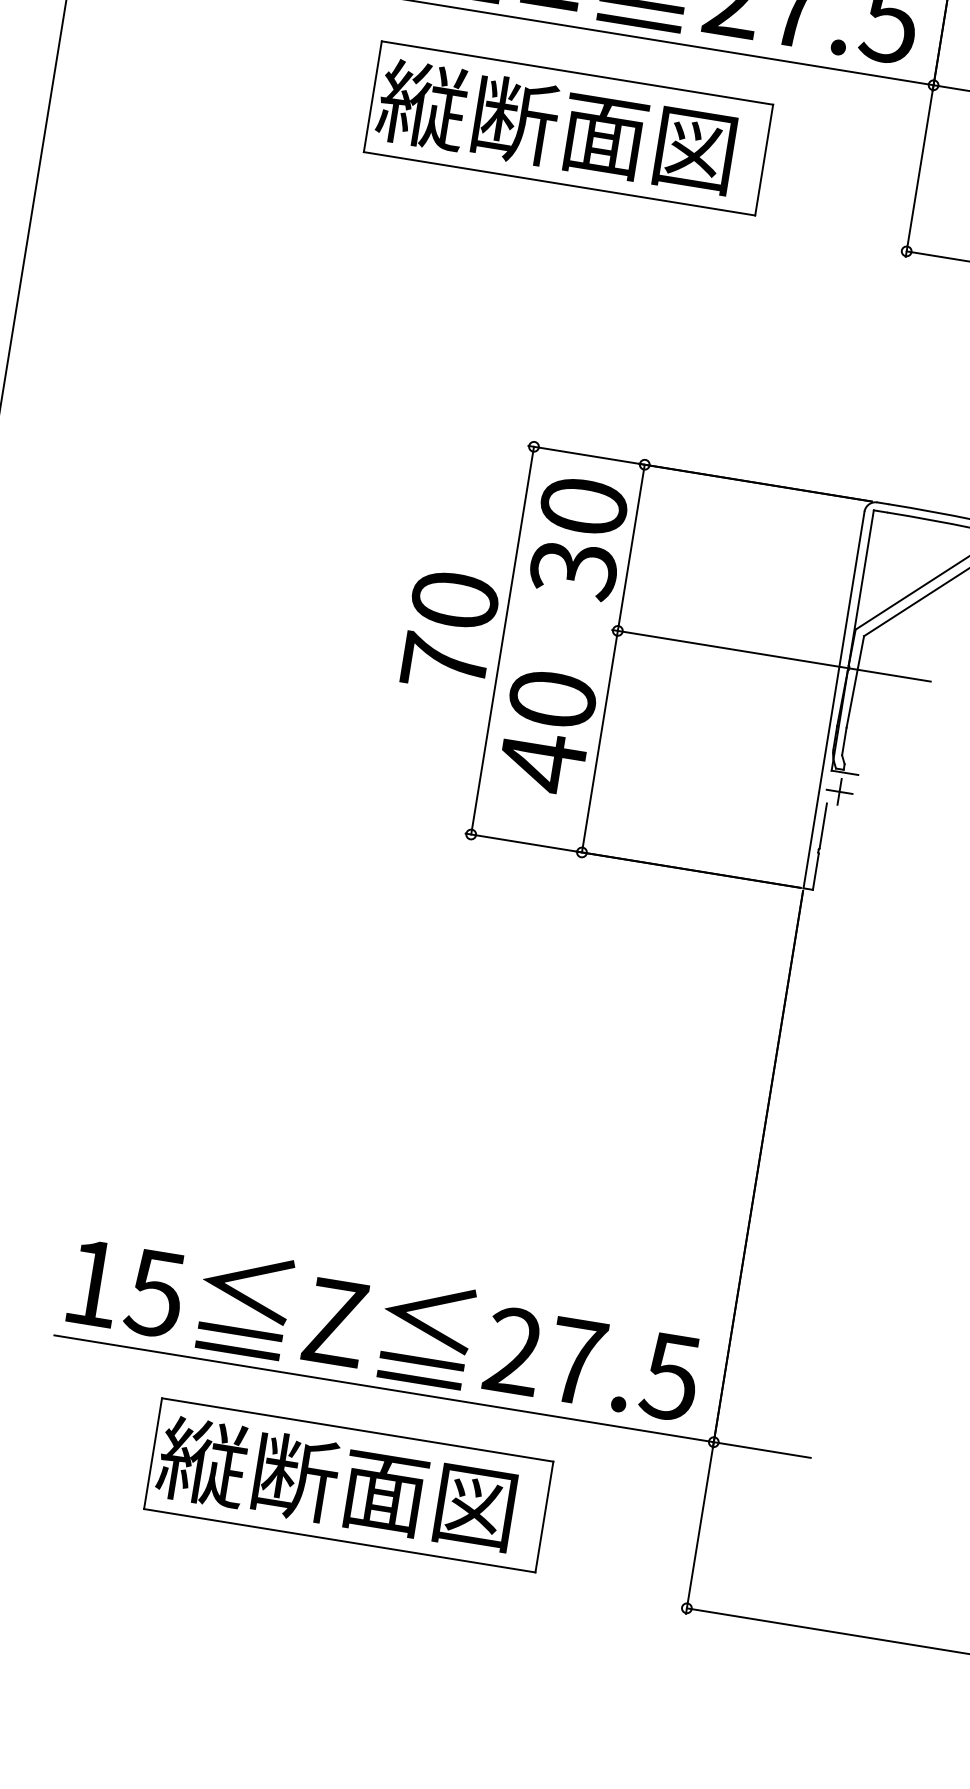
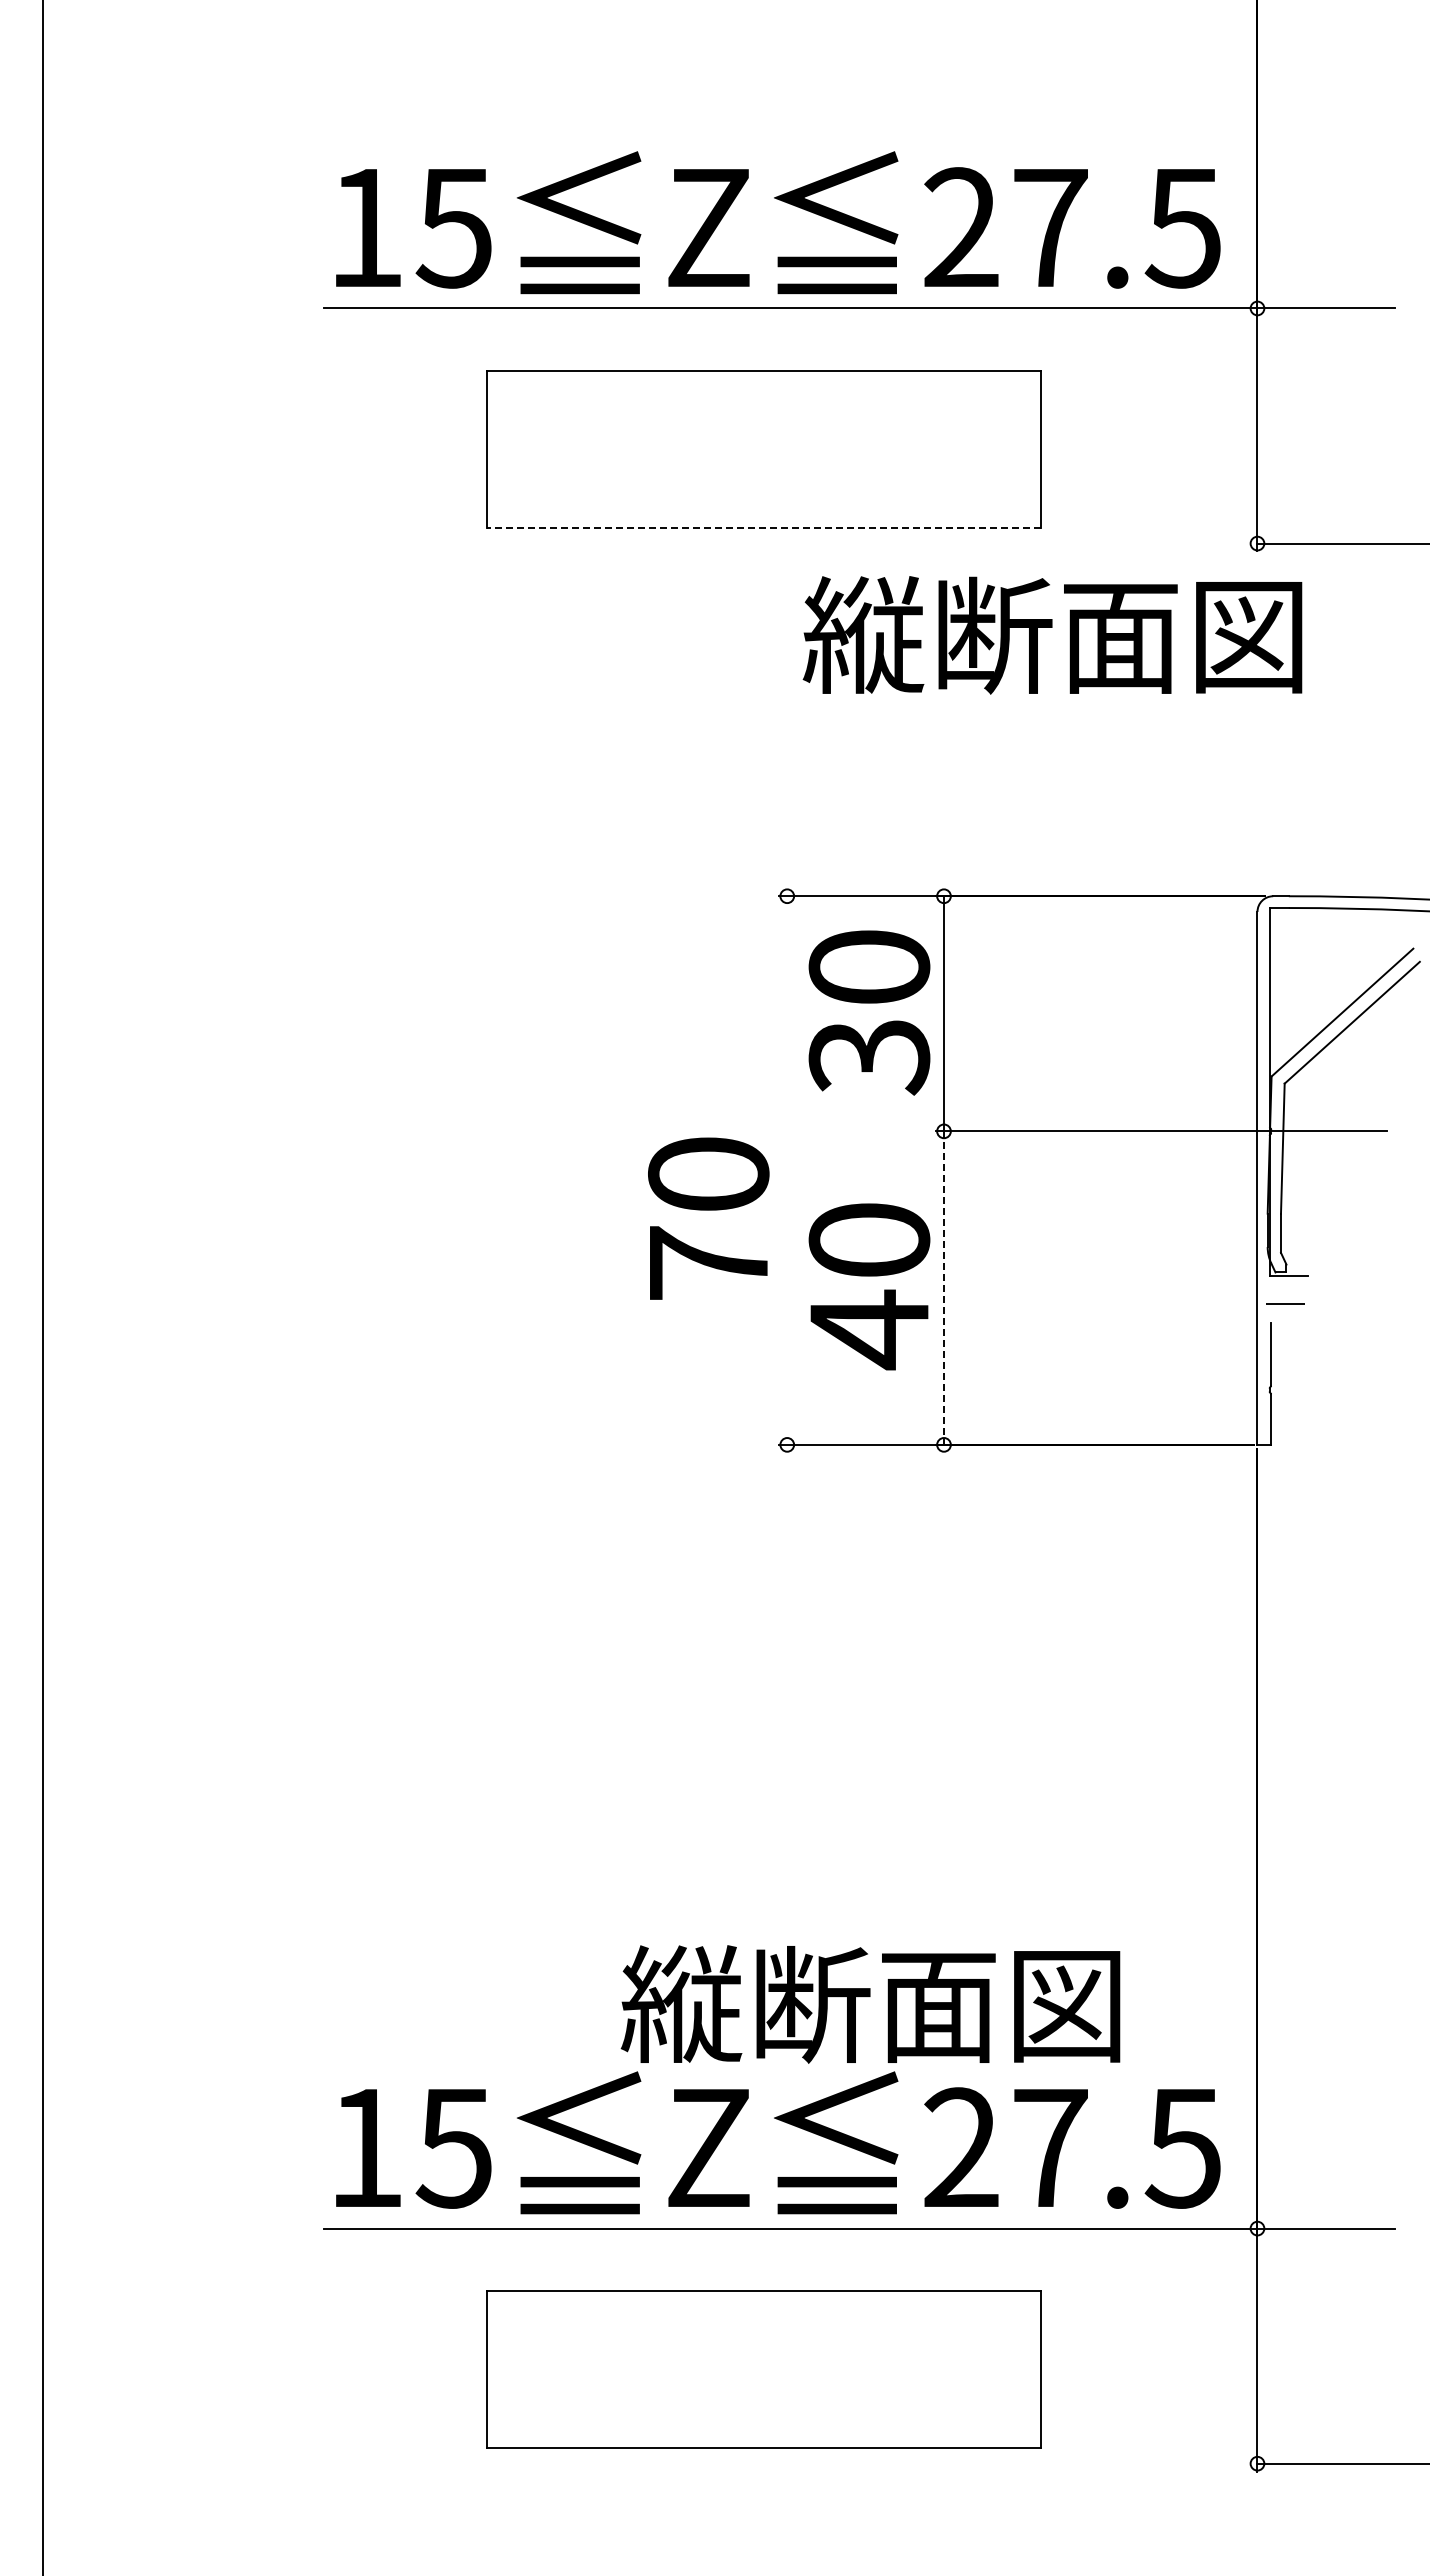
text: (556, 127) -> (1052, 635), moved
line: (559, 183) -> (763, 527), solid -> dashed
text: (449, 631) -> (708, 1218), moved
line: (502, 640) -> (787, 1170), removed
line: (599, 741) -> (943, 1288), solid -> dashed
line: (839, 791) -> (1285, 1303), removed
text: (336, 1483) -> (870, 2004), moved

